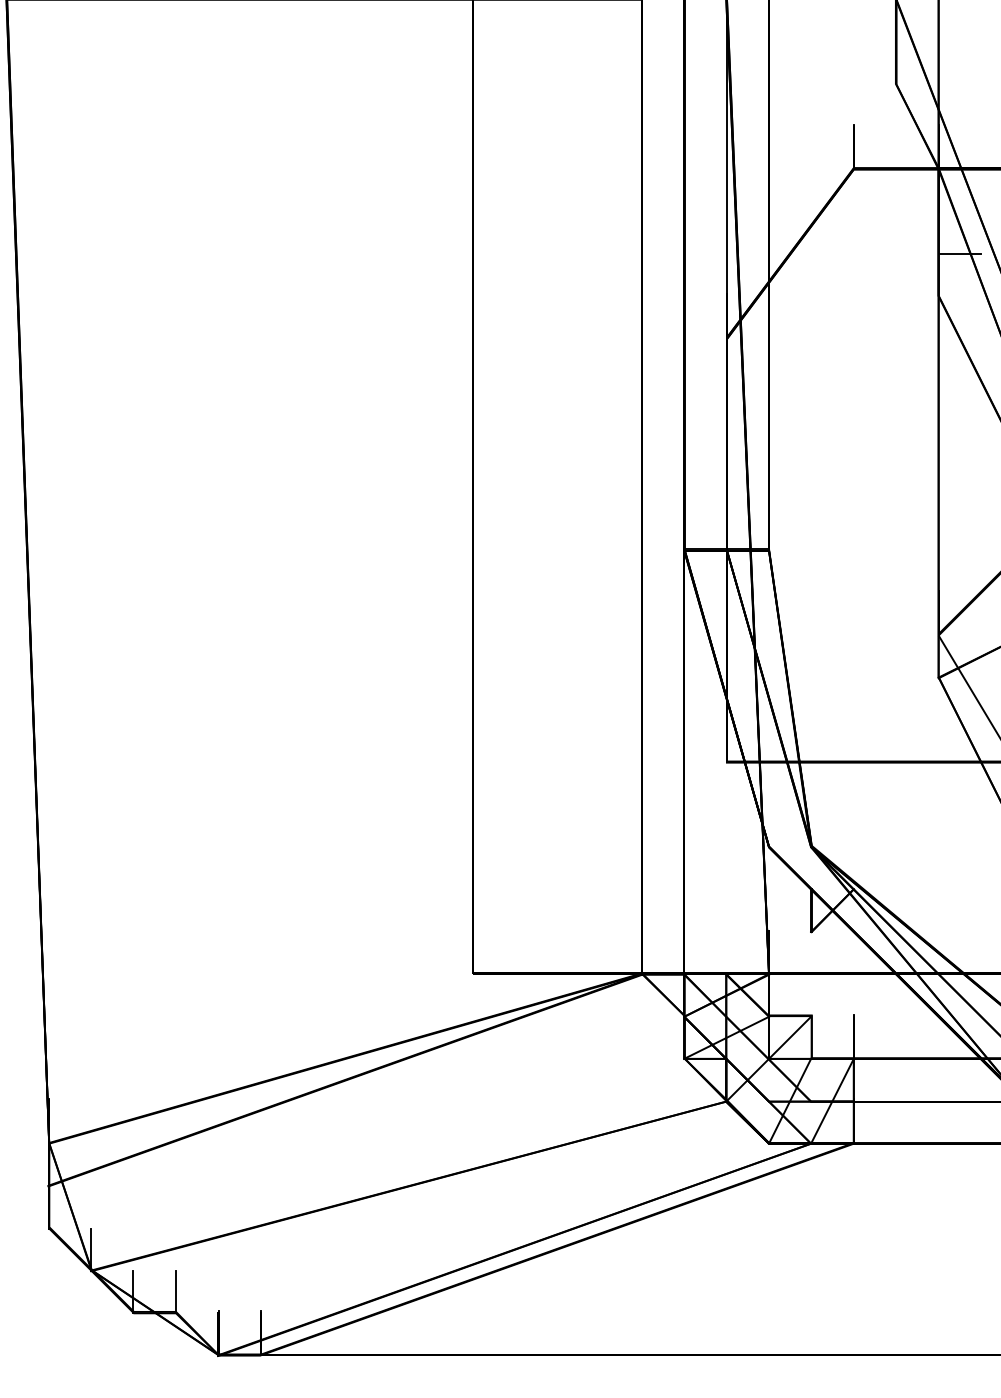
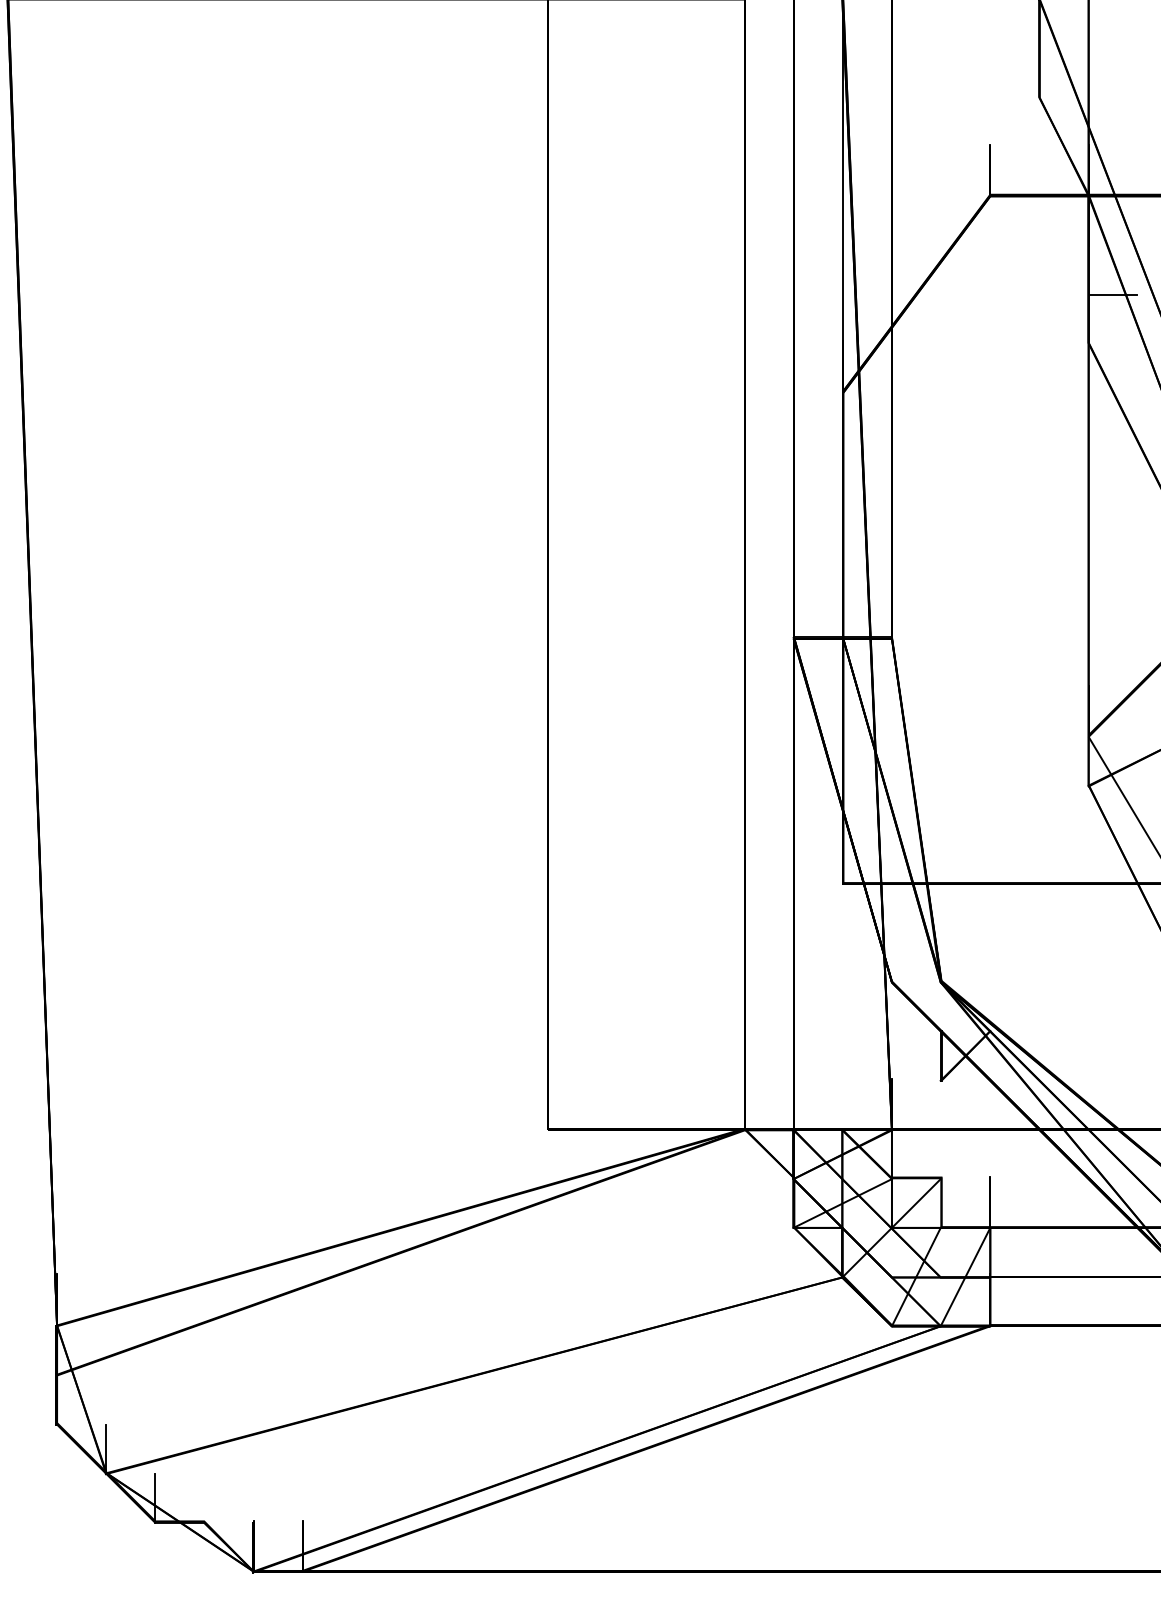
line: (176, 1292) -> (204, 1498), removed

